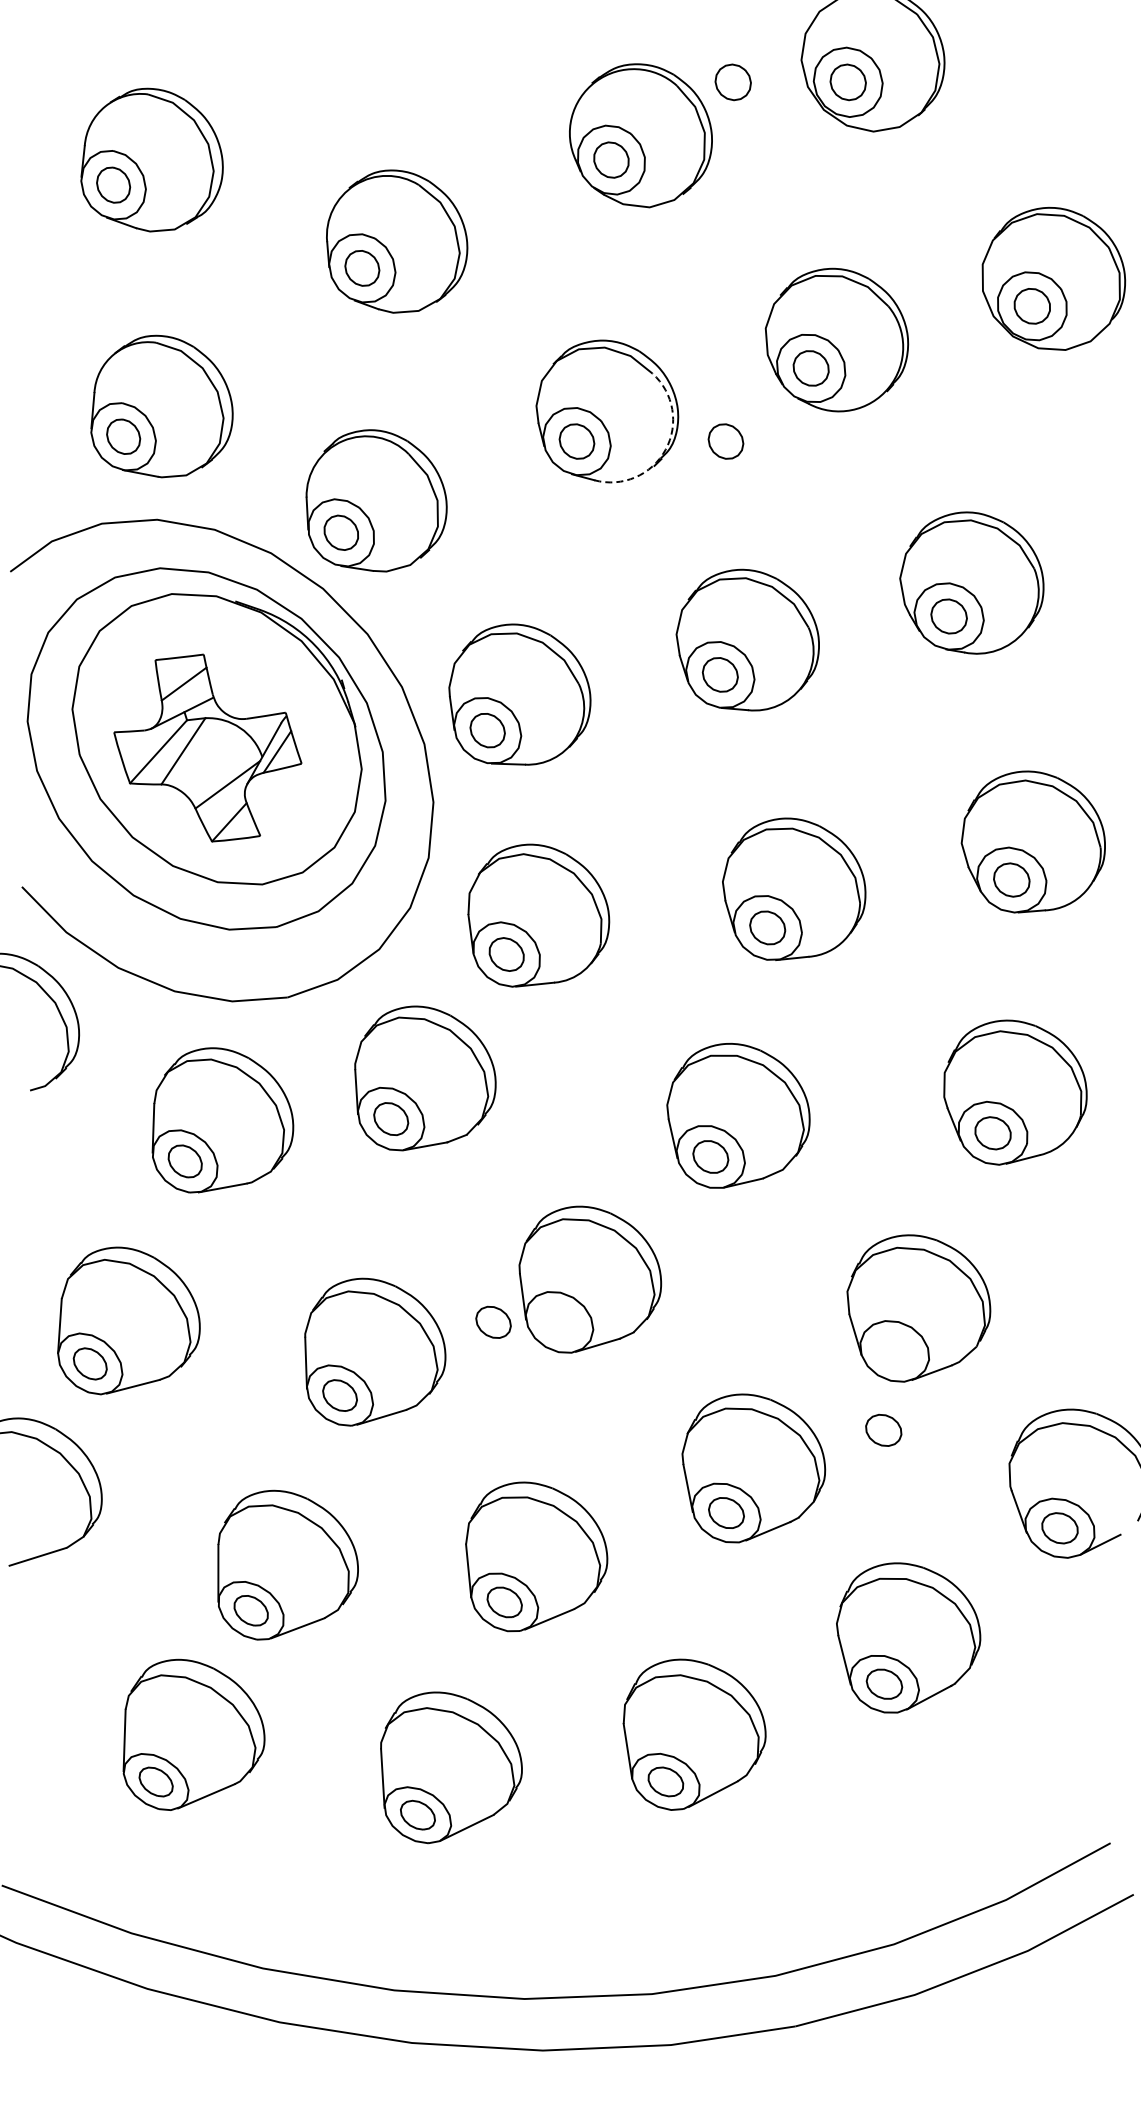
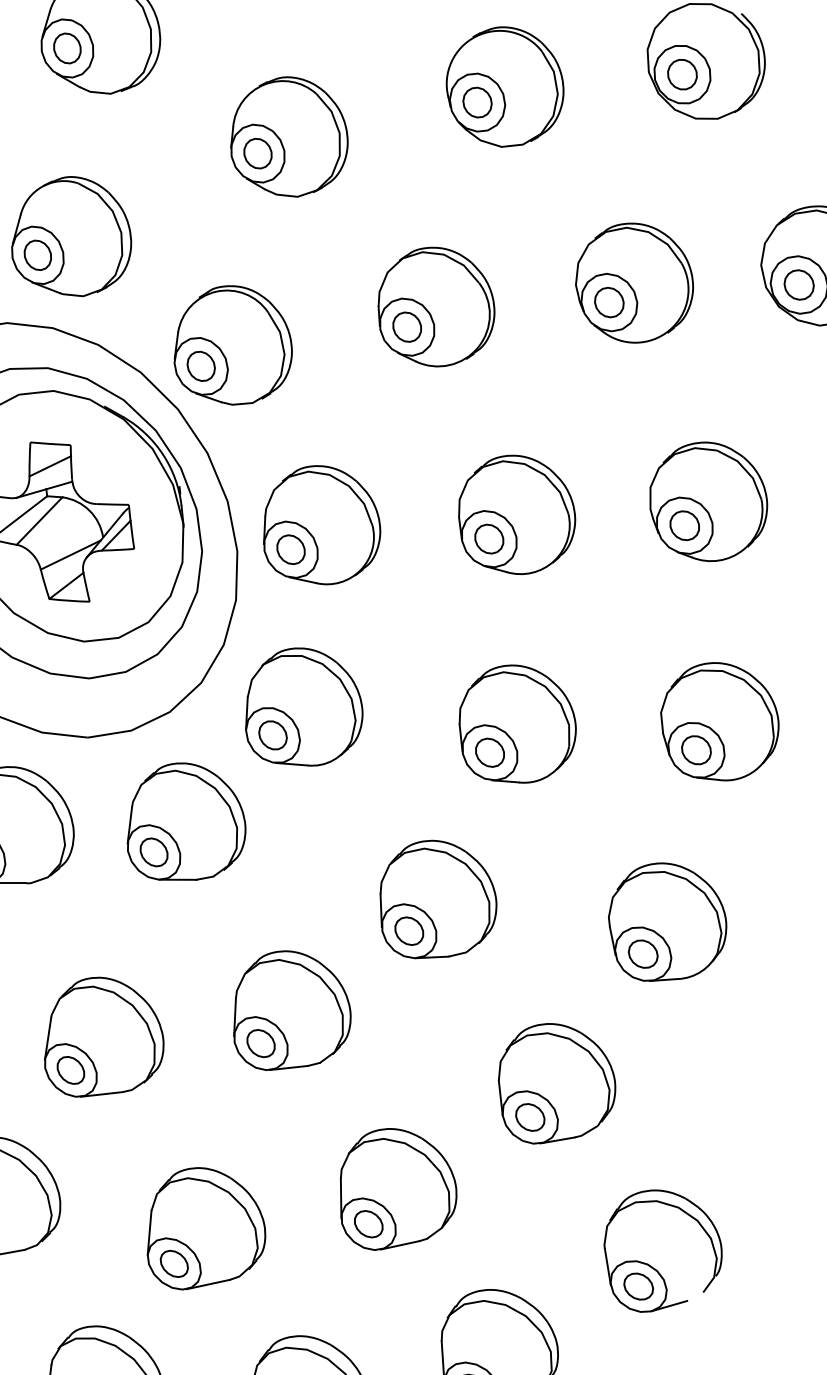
part: (732, 82) -> (587, 57), removed
part: (725, 441) -> (528, 349), removed
arc: (665, 449) -> (478, 346), dashed -> solid
part: (493, 1321) -> (261, 1042), moved
part: (883, 1430) -> (530, 1117), moved

